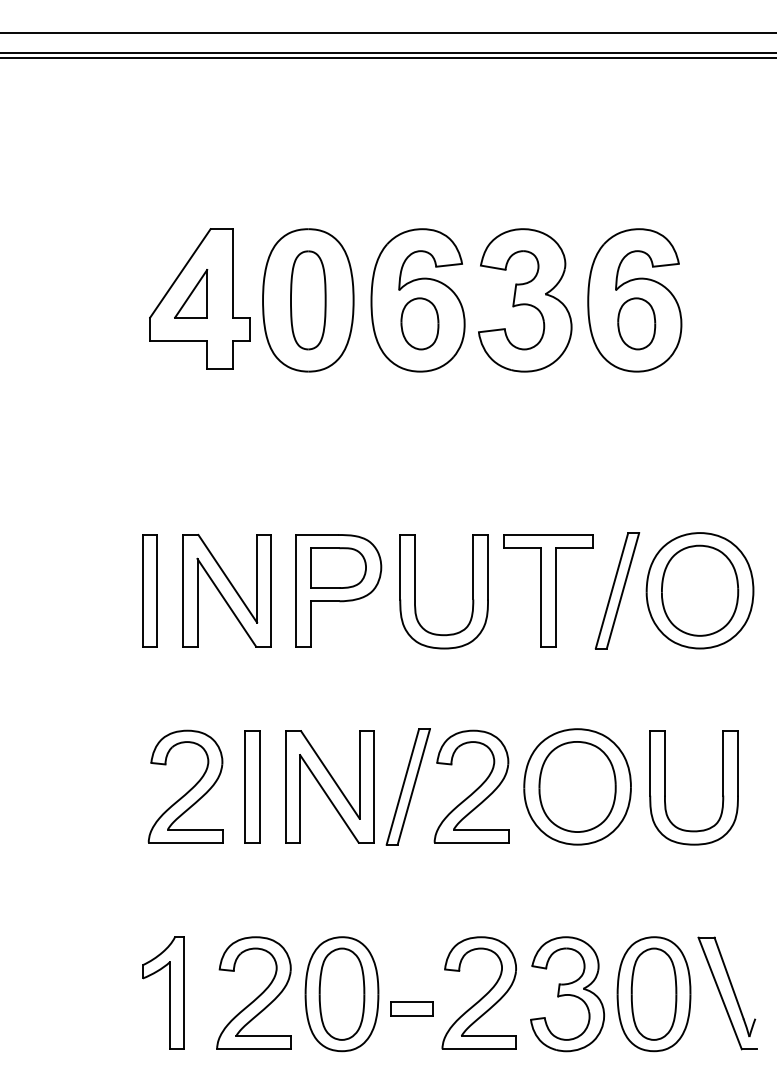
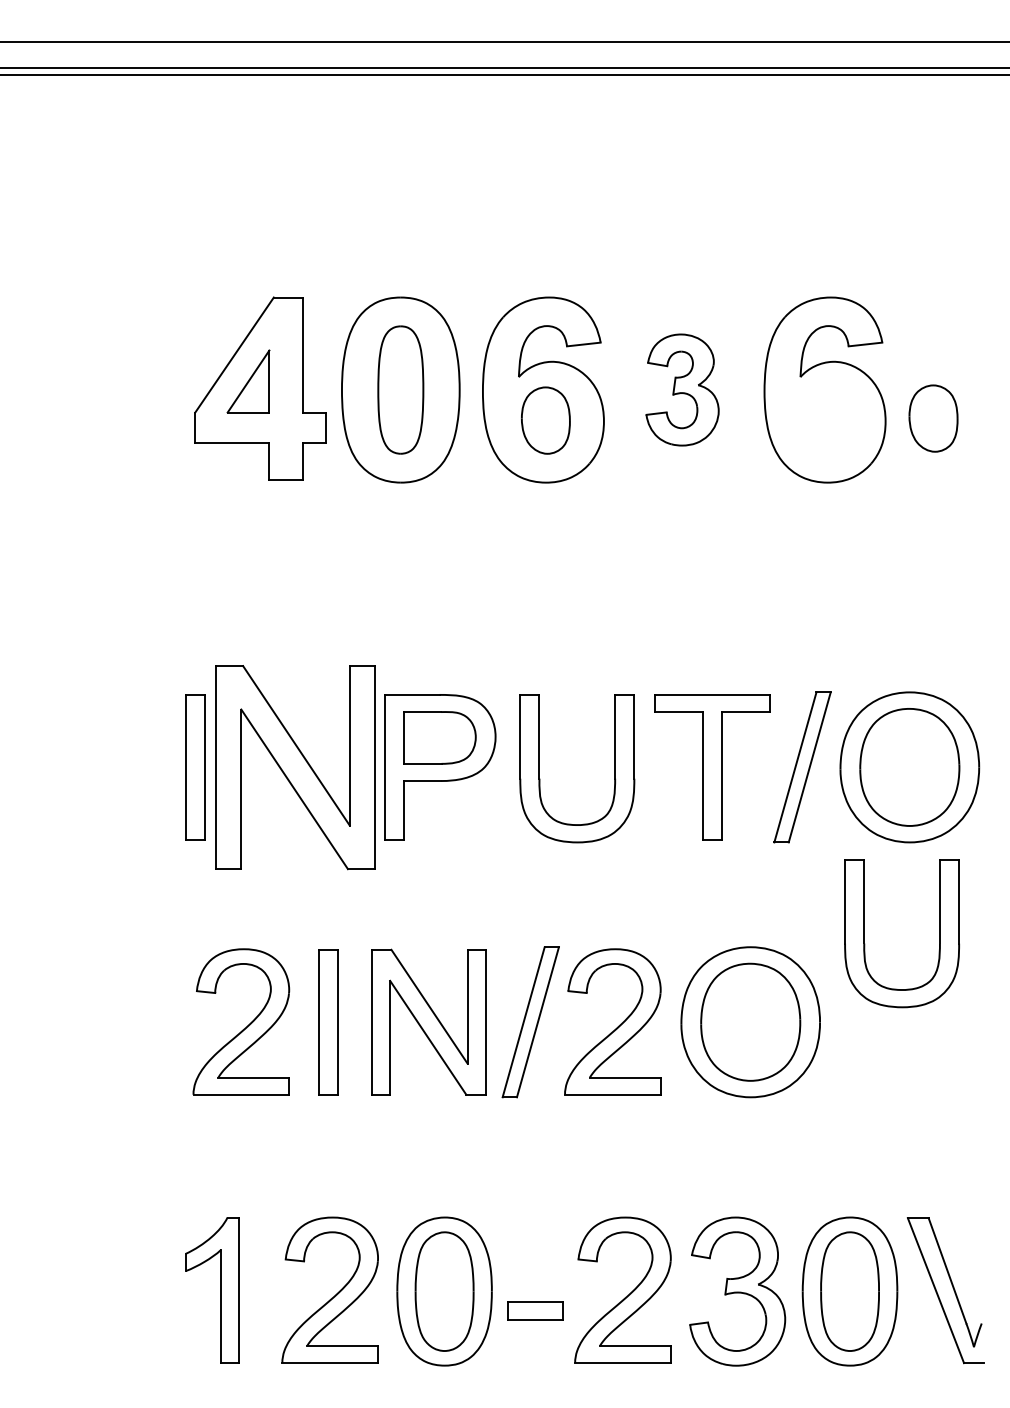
part: (525, 299) -> (682, 389), size x0.6
part: (636, 323) -> (933, 418), moved
part: (227, 590) -> (295, 766), size x1.4
part: (665, 787) -> (864, 933), moved

